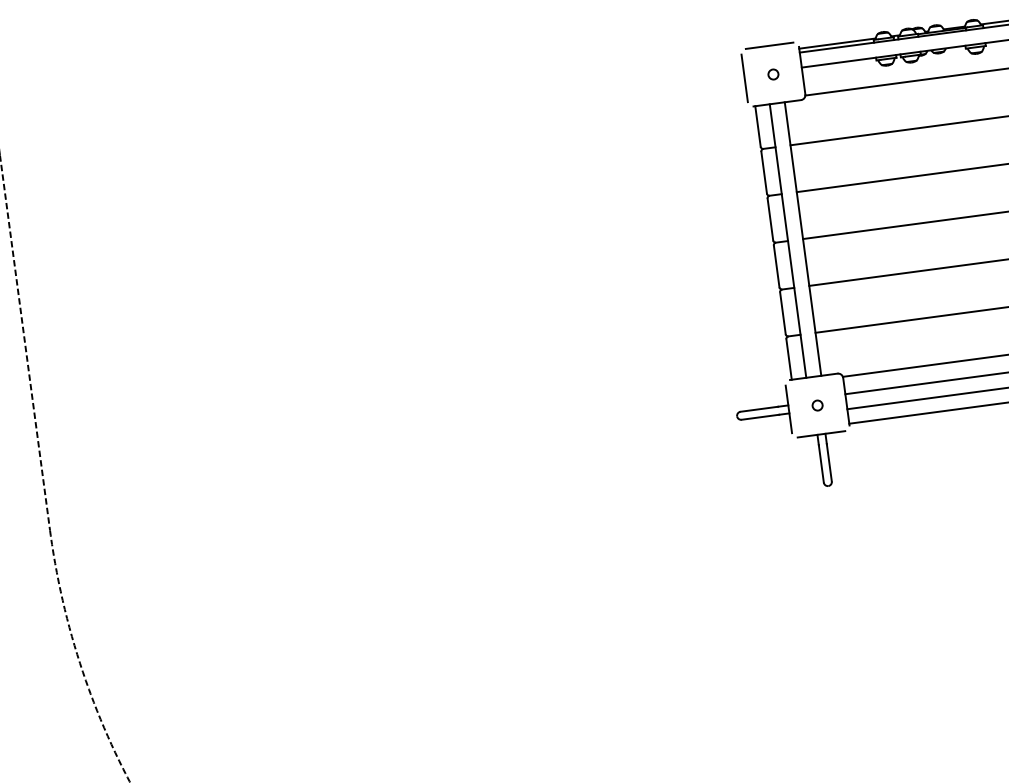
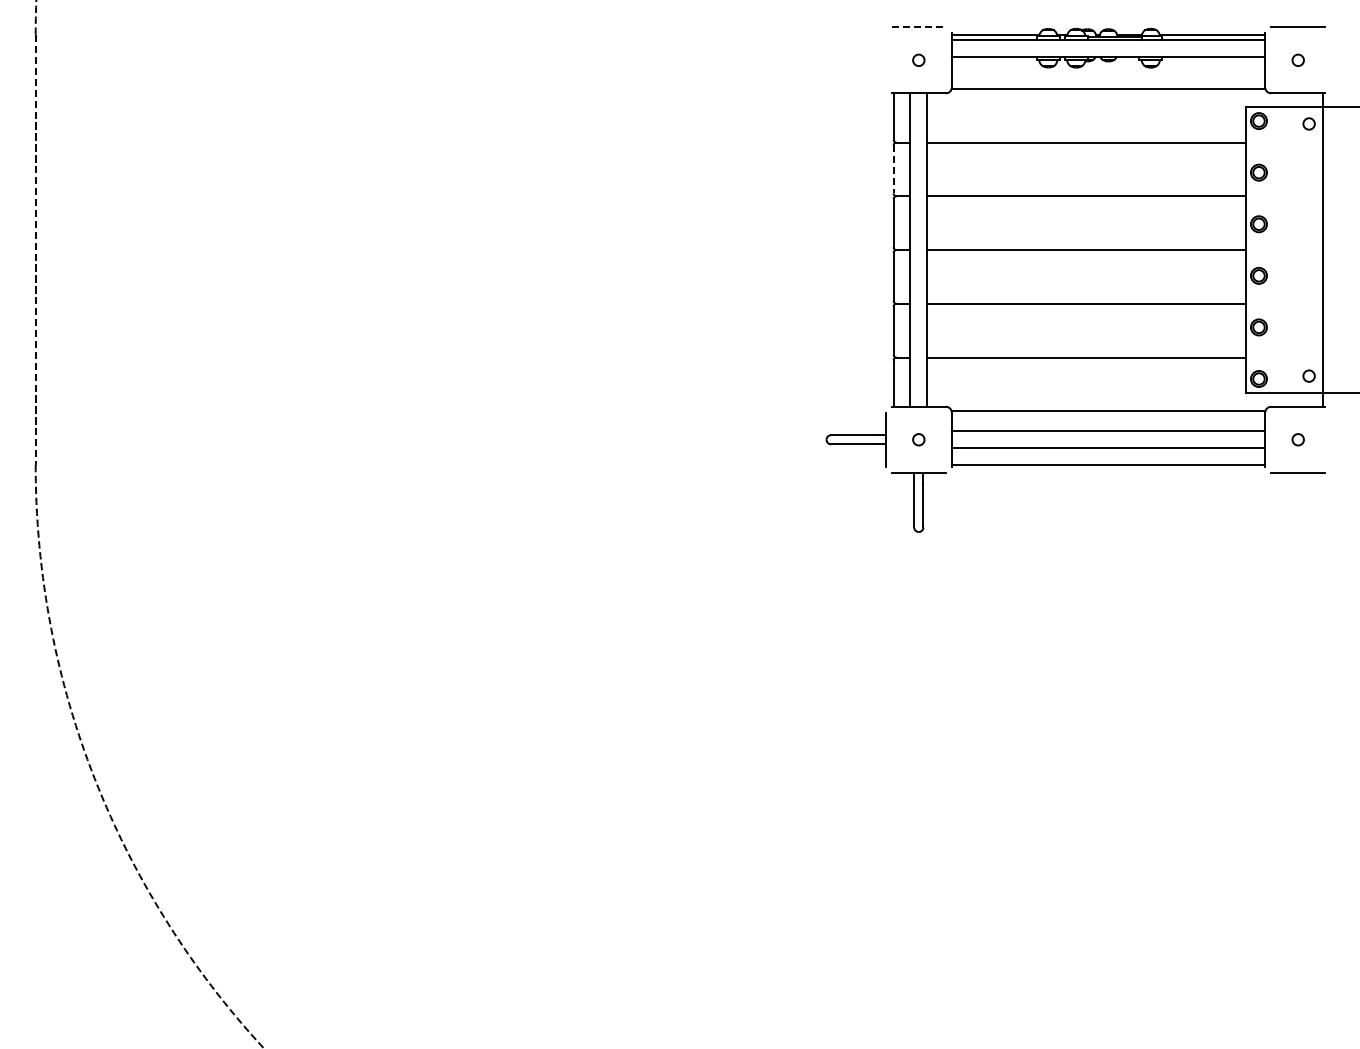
line: (770, 45) -> (919, 27), solid -> dashed
line: (744, 78) -> (885, 60), removed
line: (764, 172) -> (893, 169), solid -> dashed

